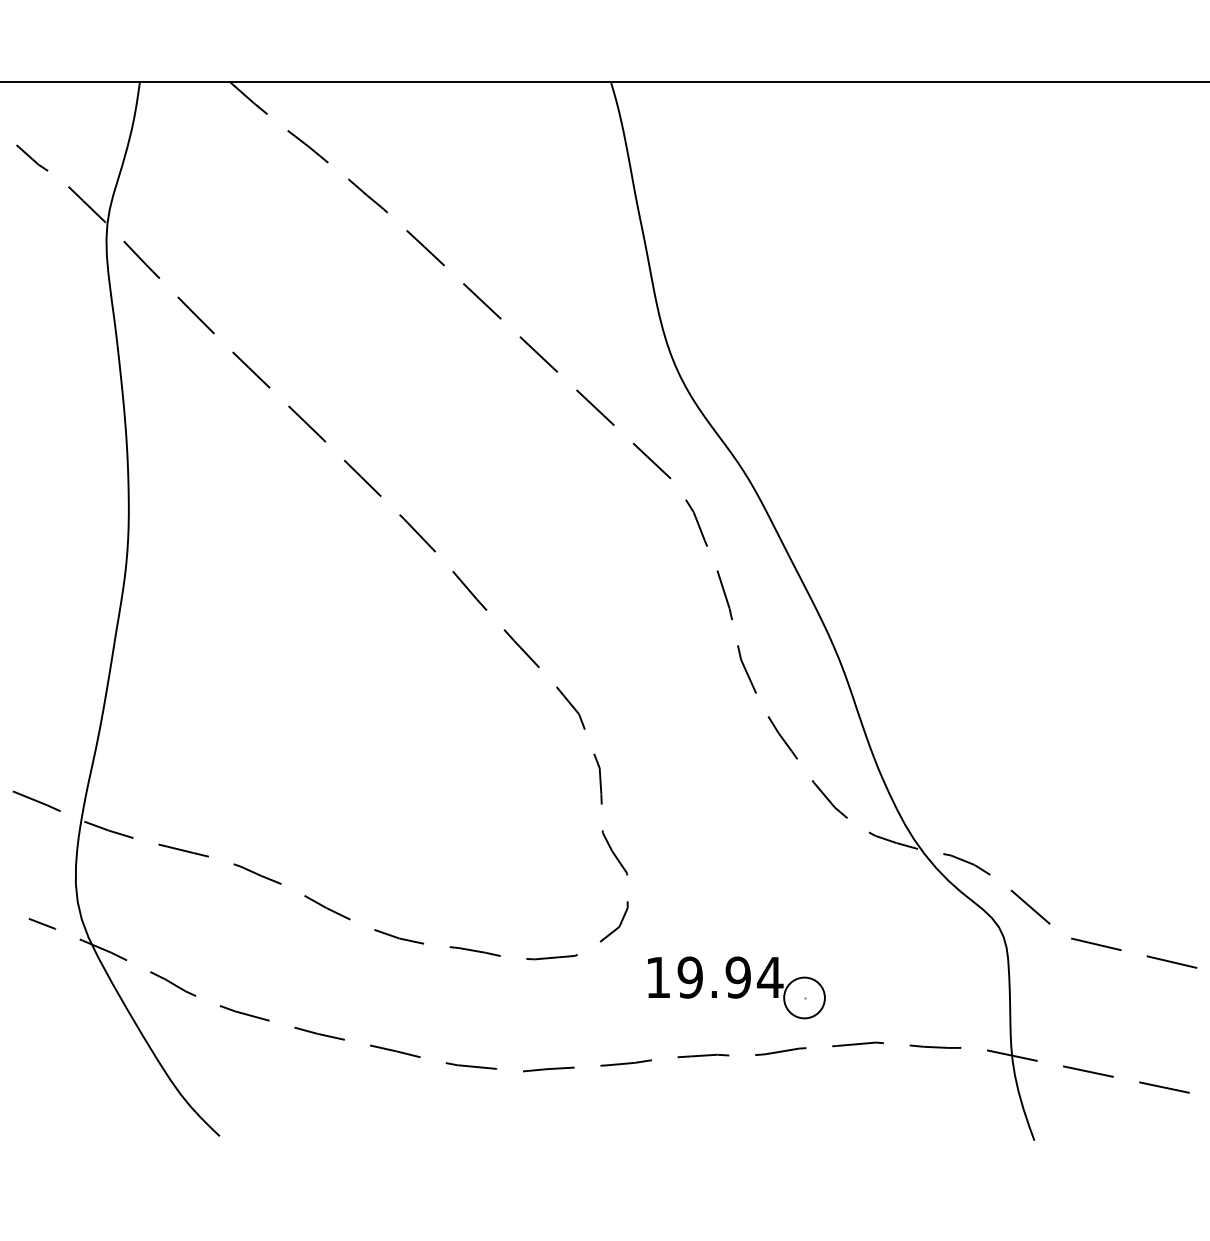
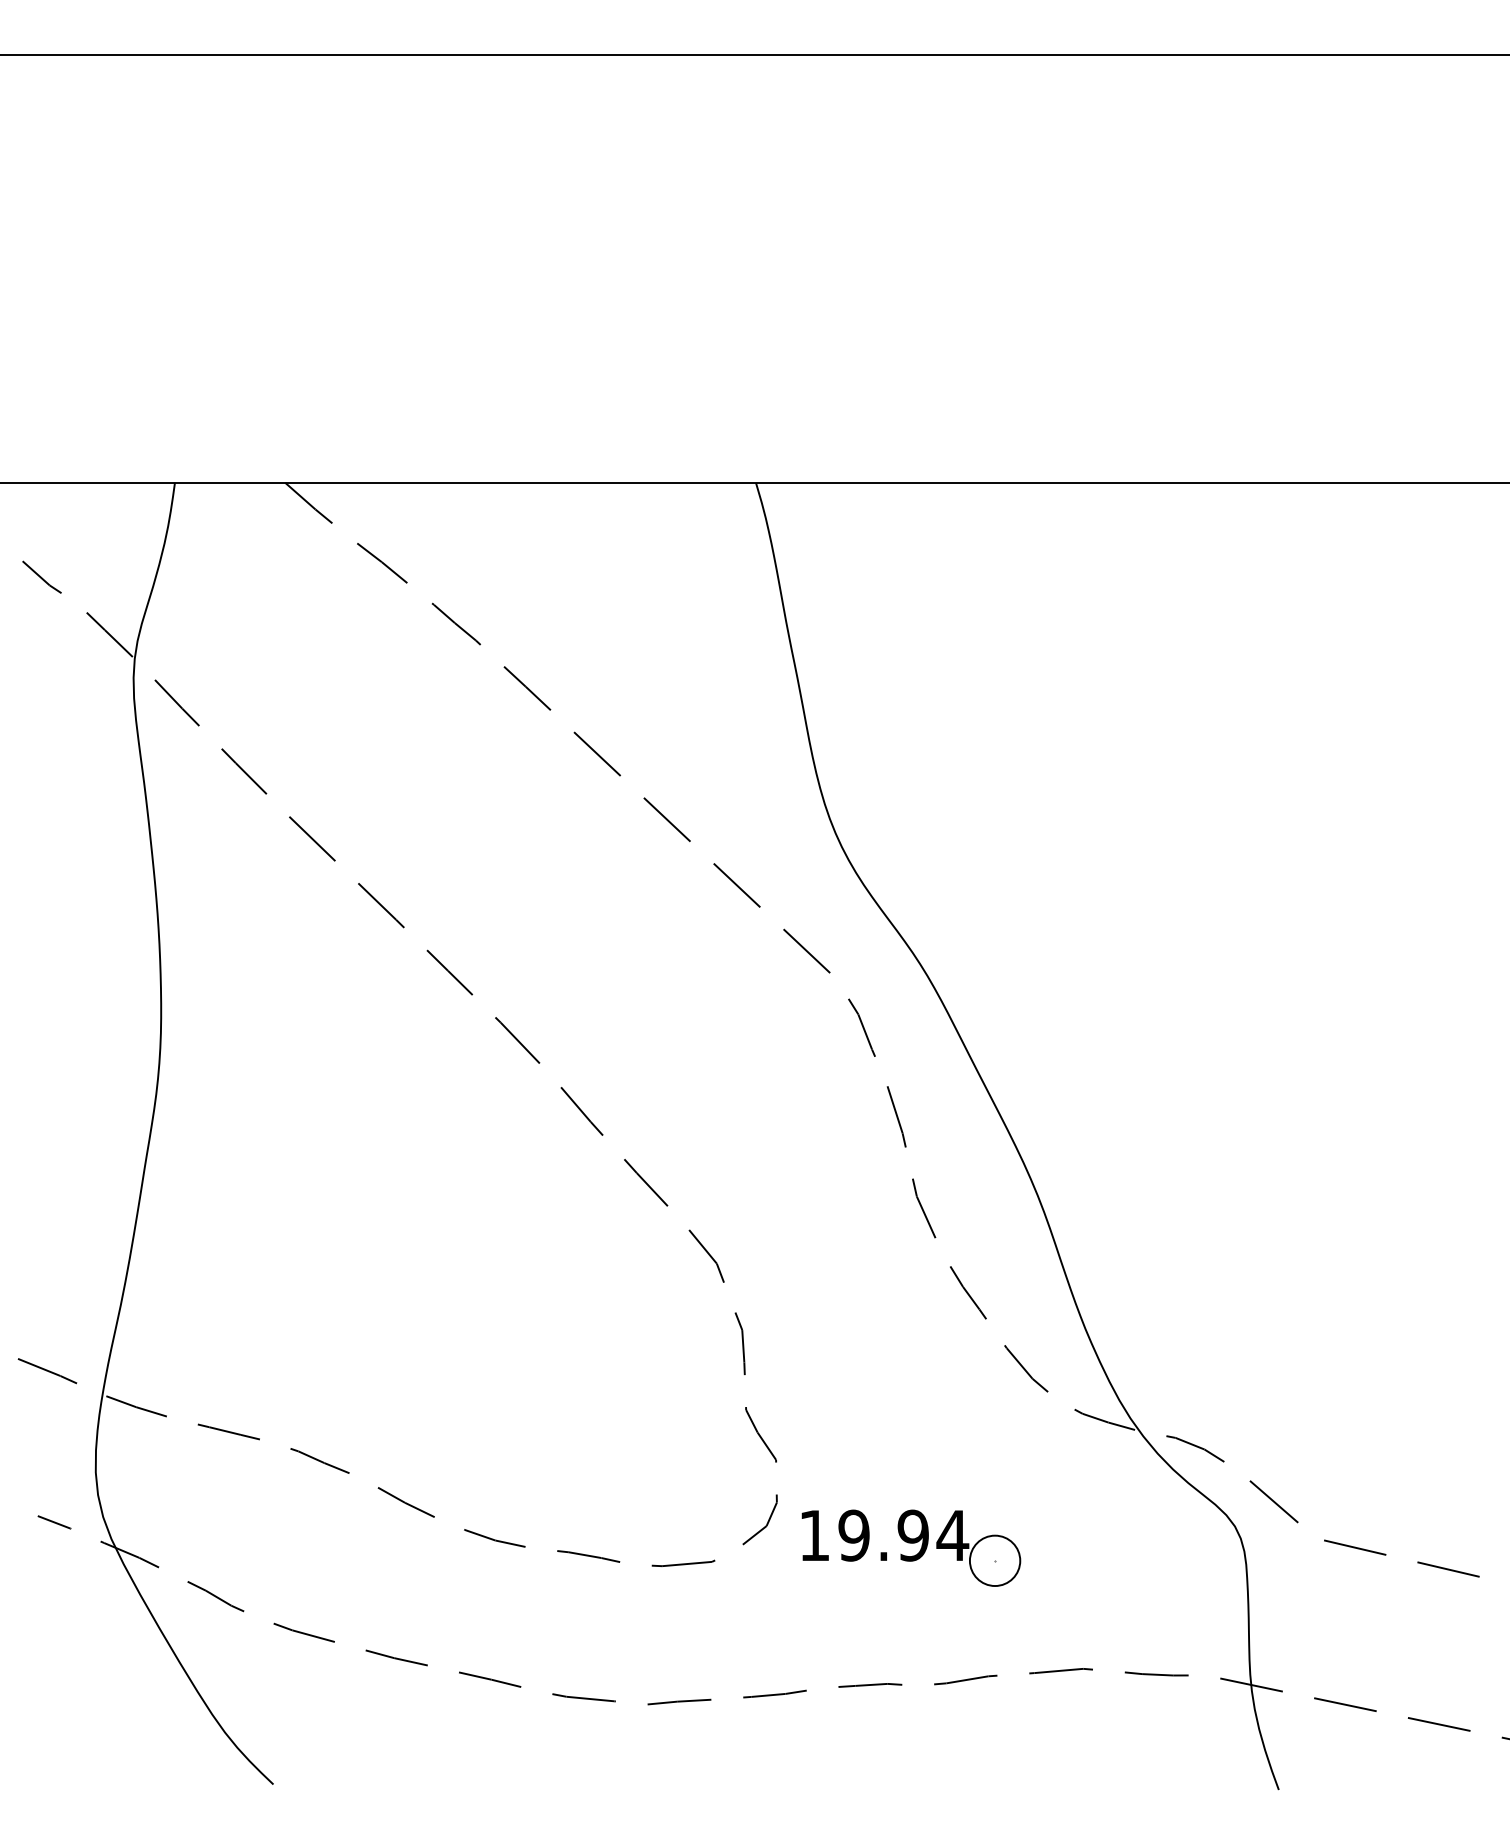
part: (736, 987) -> (911, 1547), moved

